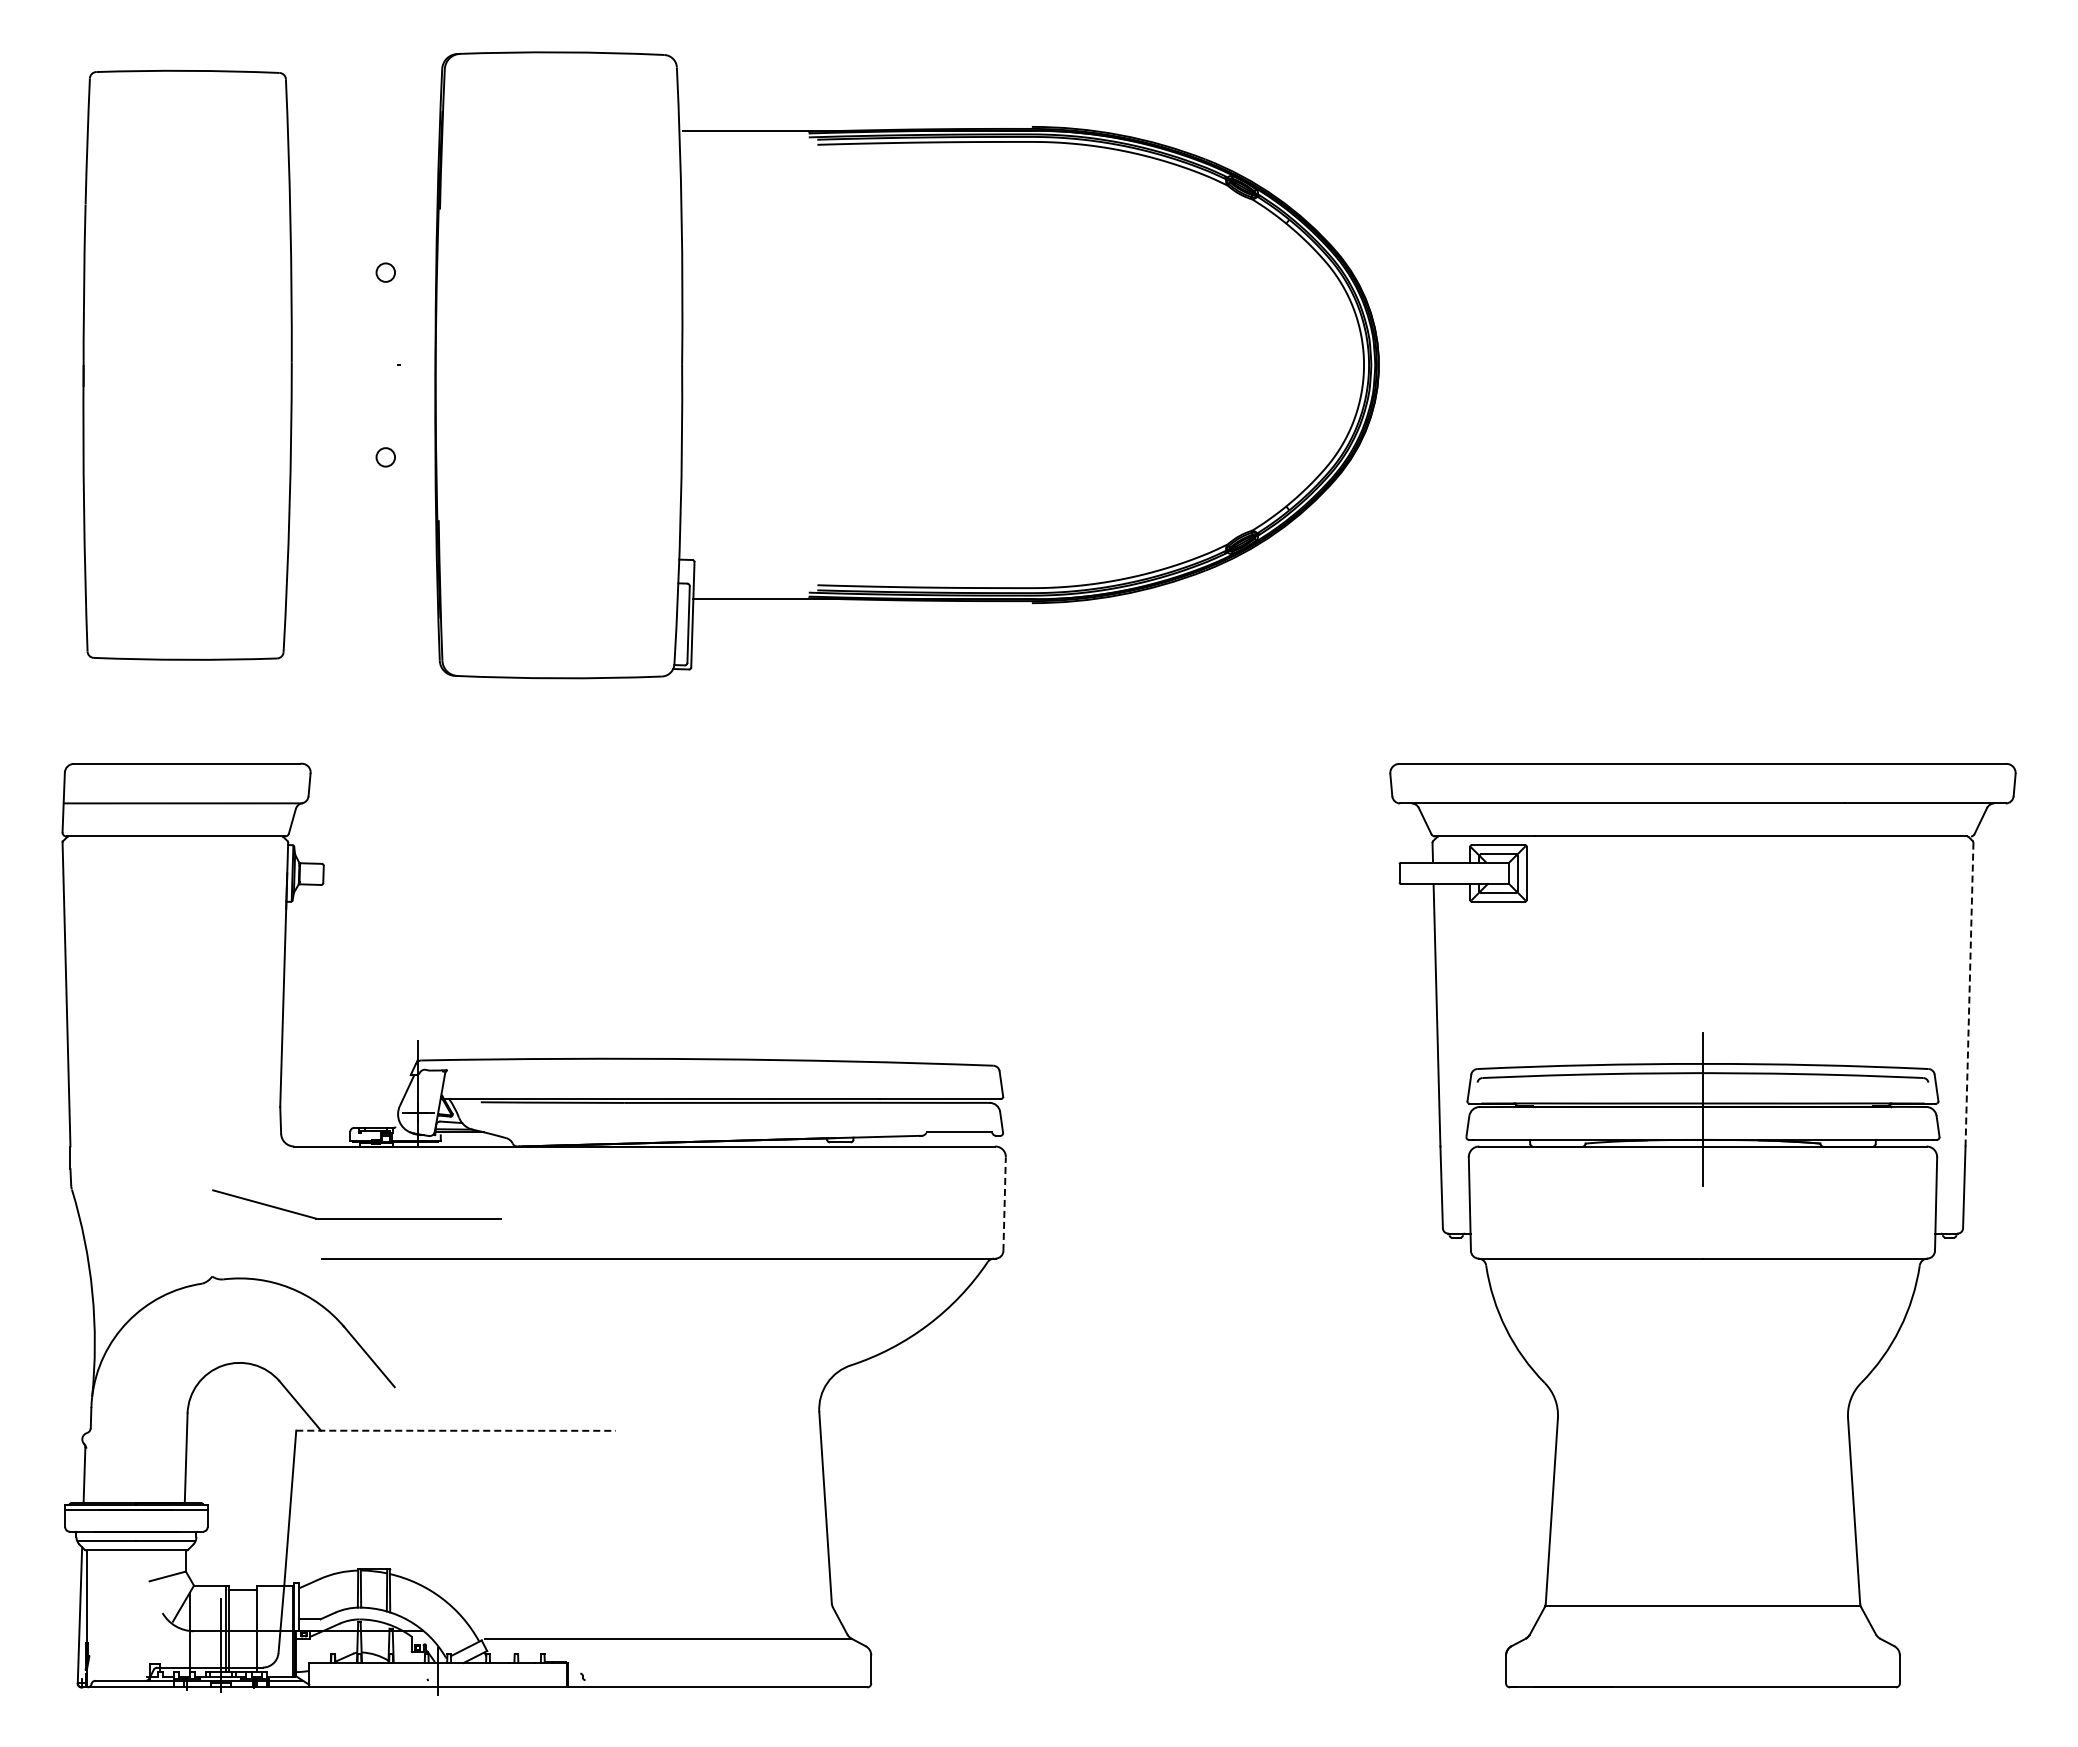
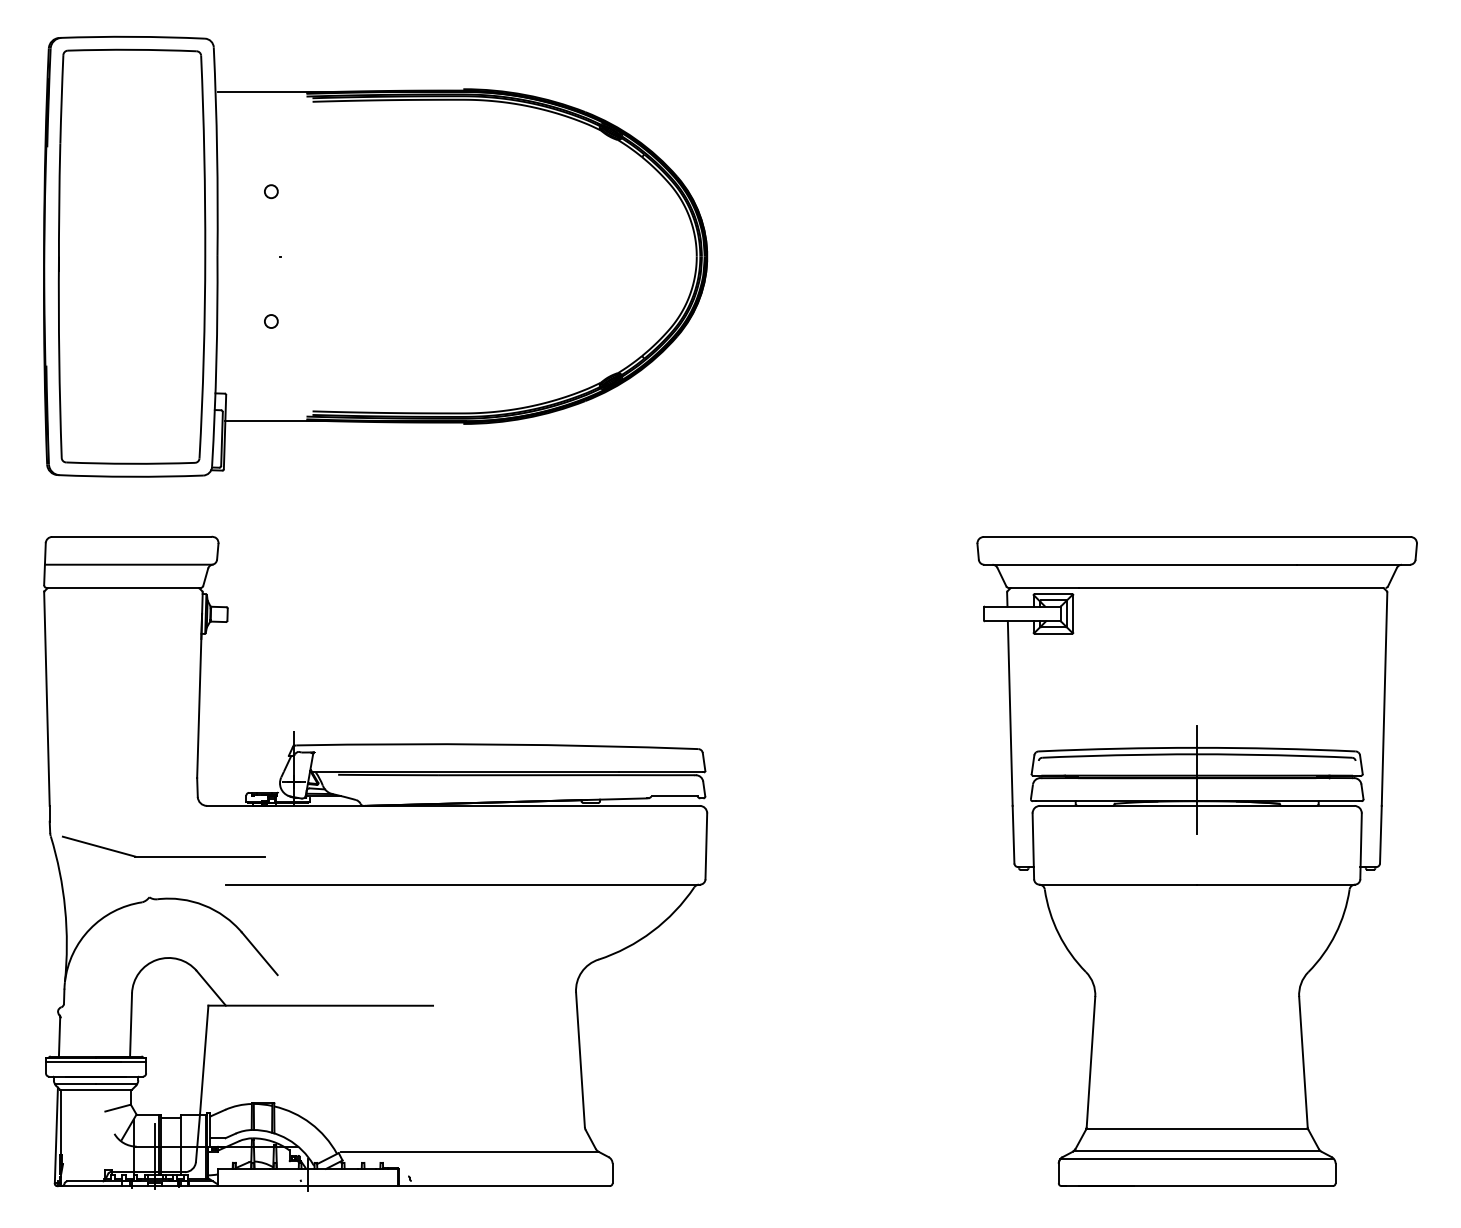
part: (906, 586) -> (375, 412), moved
line: (1969, 994) -> (1384, 699), dashed -> solid
line: (1004, 1204) -> (706, 846), dashed -> solid
part: (356, 1218) -> (163, 856), moved
line: (456, 1430) -> (321, 1005), dashed -> solid
line: (1702, 1637) -> (1196, 1151), added
line: (1702, 1649) -> (1196, 1159), added

